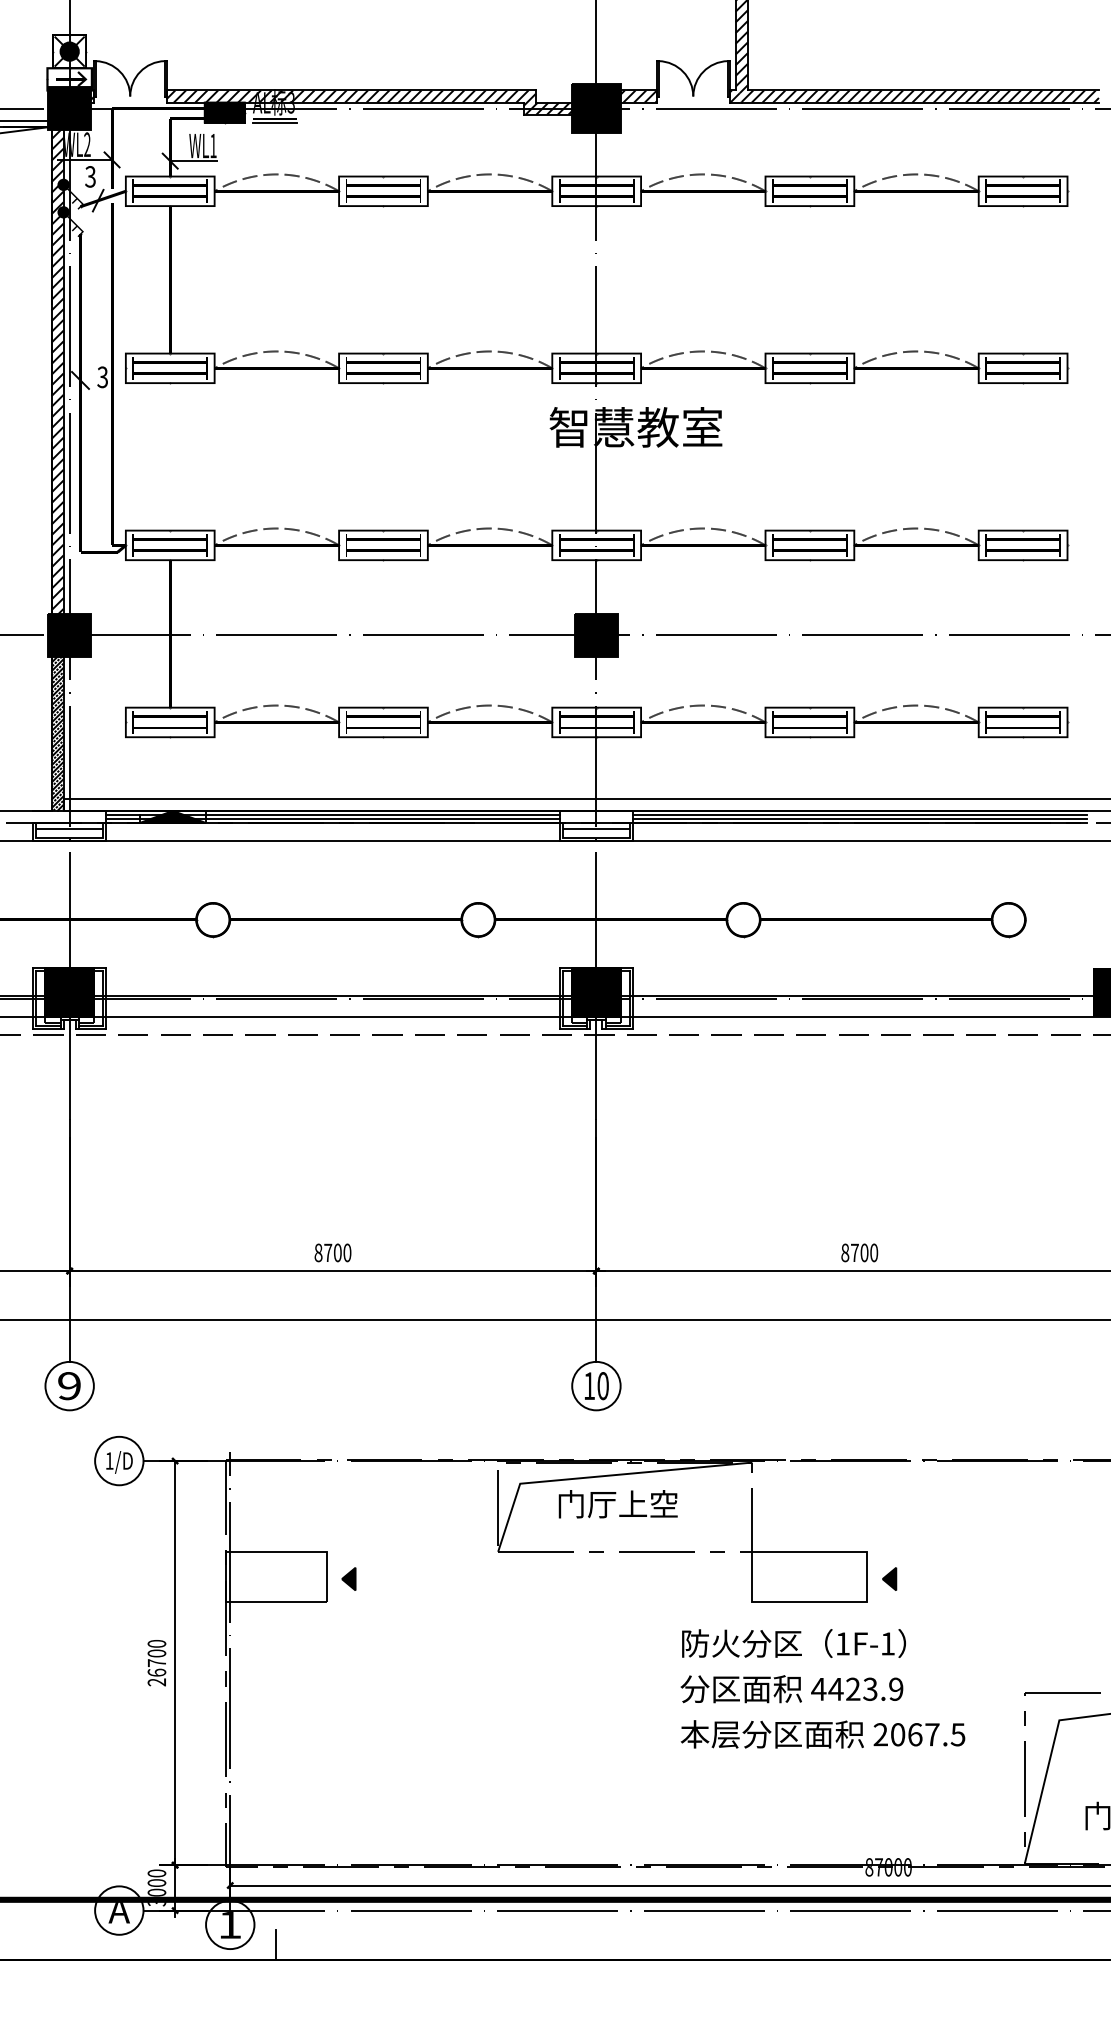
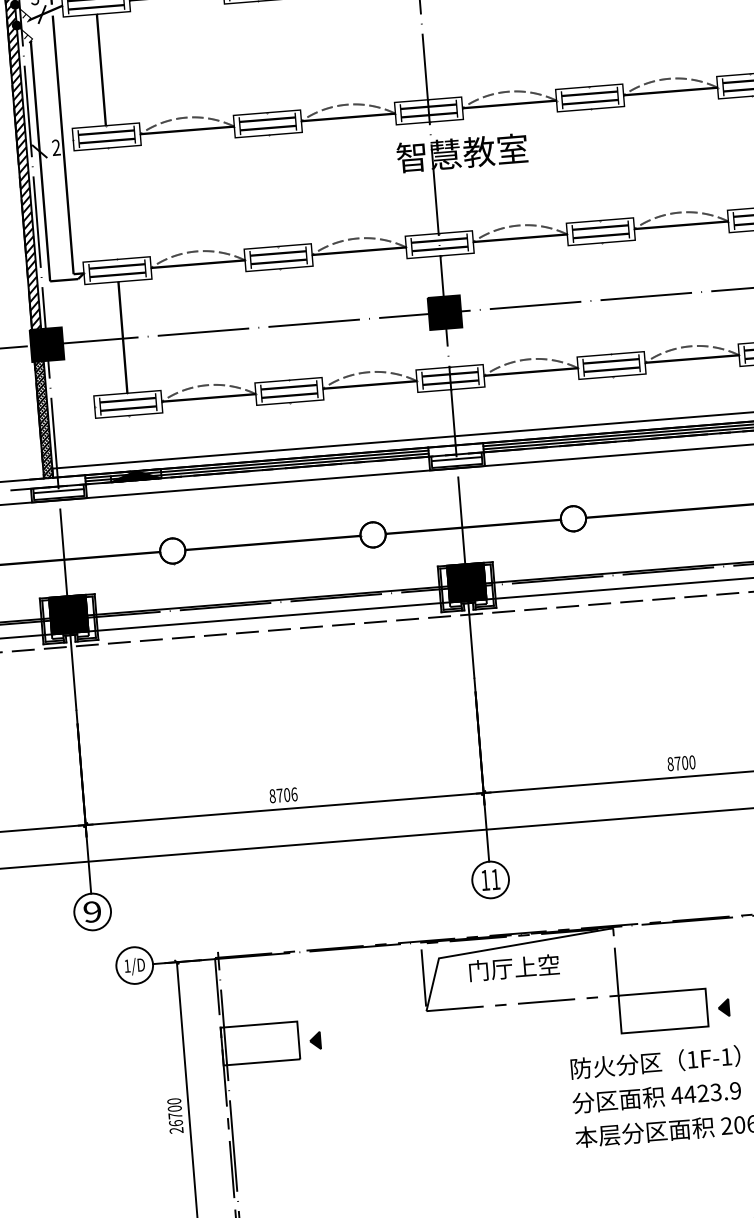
text: (102, 377) -> (56, 147), 3 -> 2
text: (347, 1252) -> (294, 794), 8700 -> 8706
text: (602, 1386) -> (495, 879), 10 -> 11

